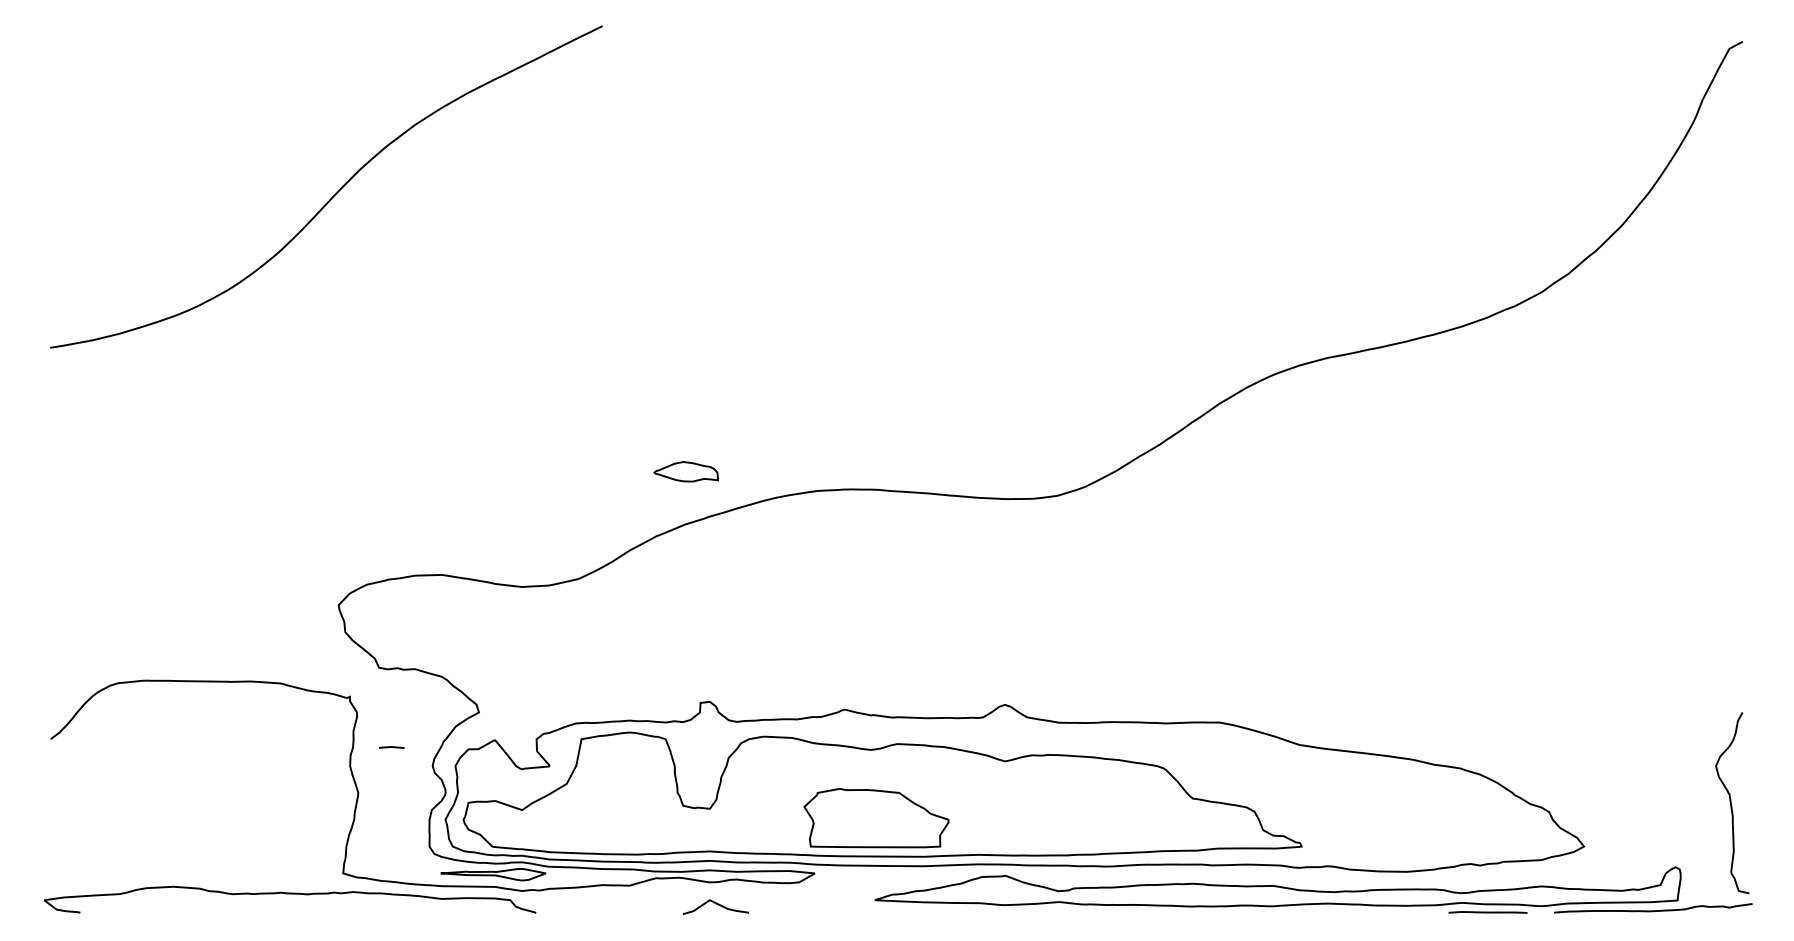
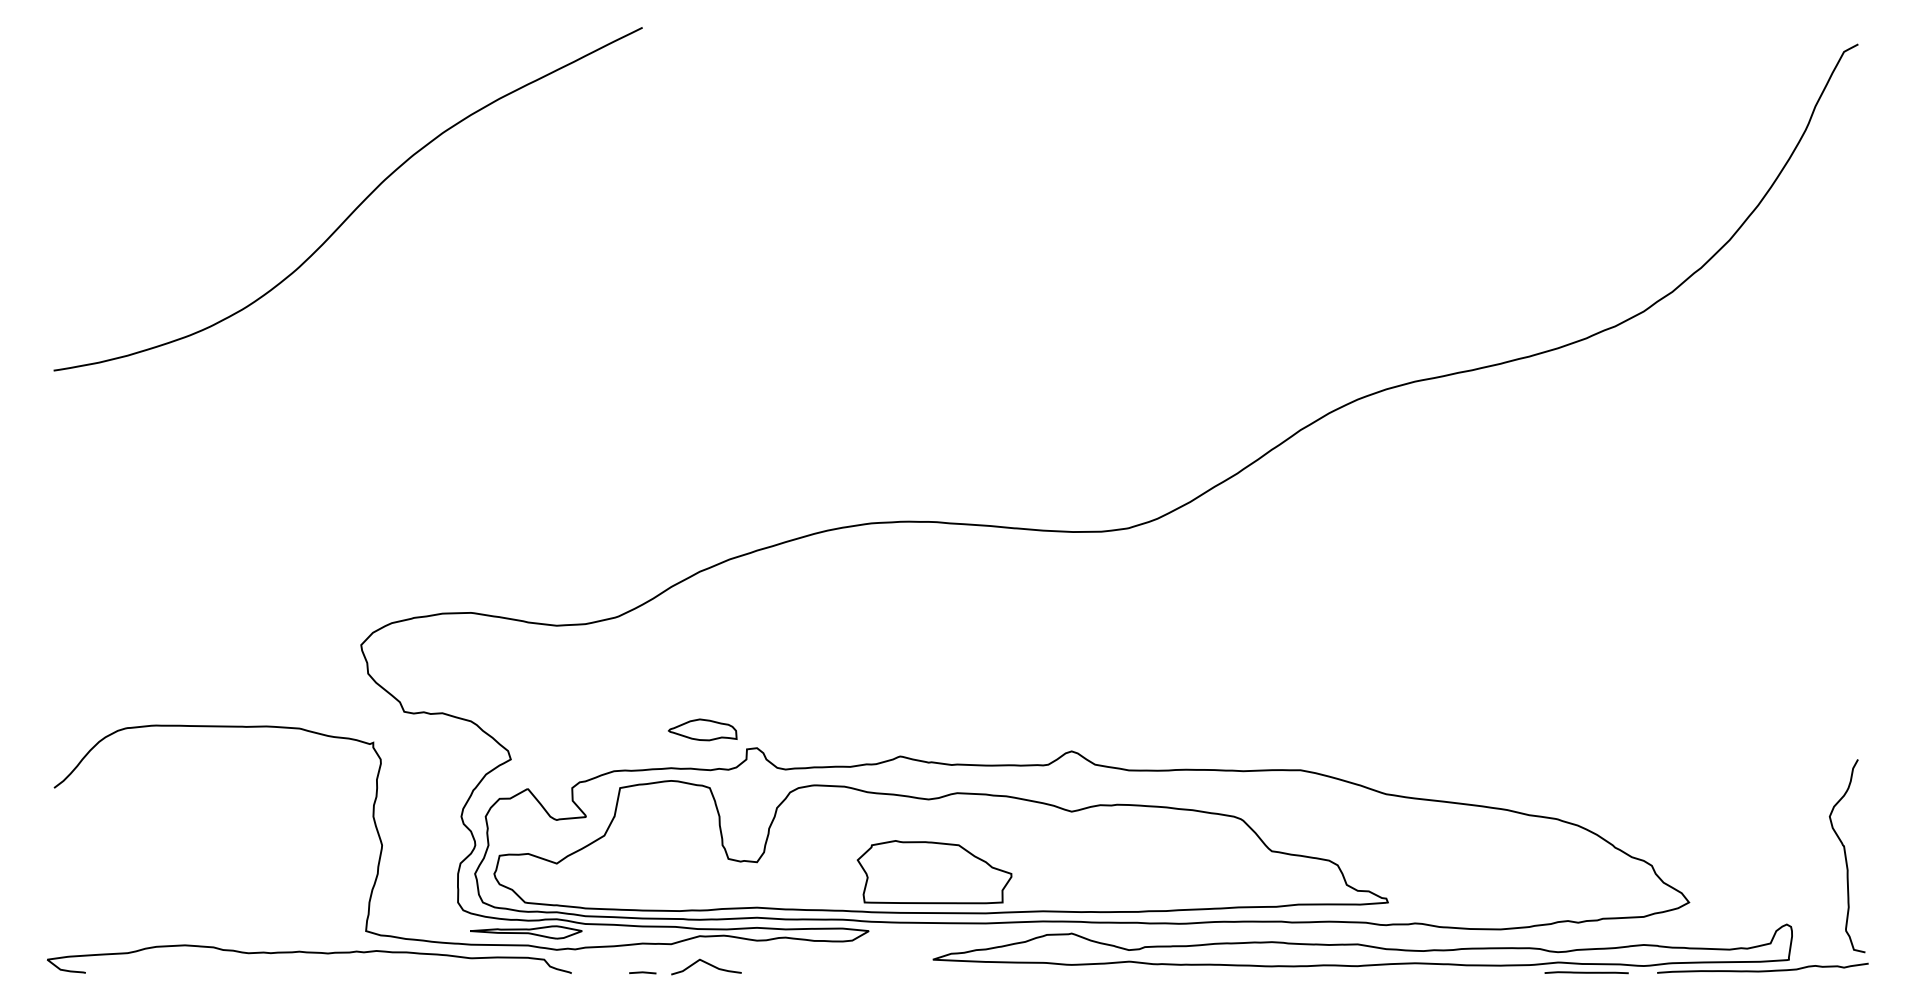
part: (685, 471) -> (702, 729), moved
line: (391, 747) -> (642, 972), moved
curve: (716, 904) -> (707, 964), moved

